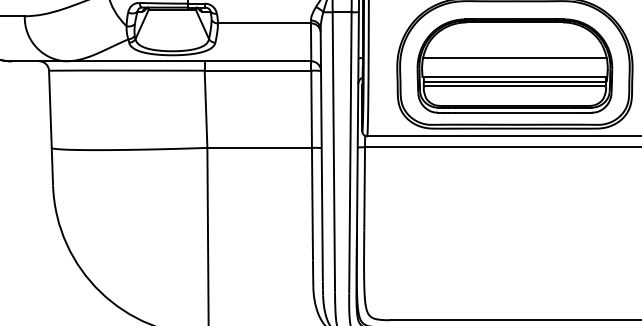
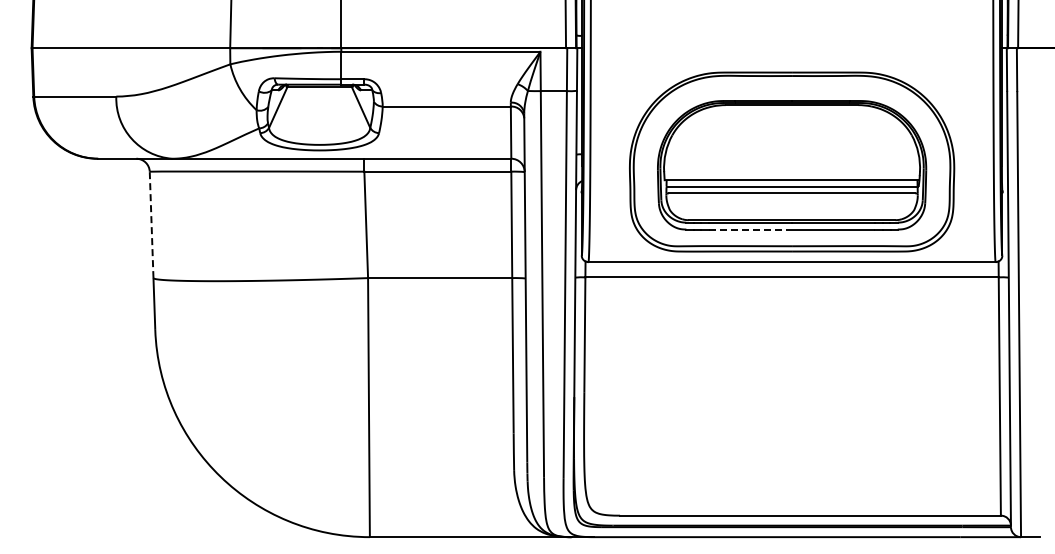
line: (514, 58) -> (791, 154), removed
line: (50, 109) -> (151, 224), solid -> dashed
line: (484, 112) -> (750, 229), solid -> dashed

